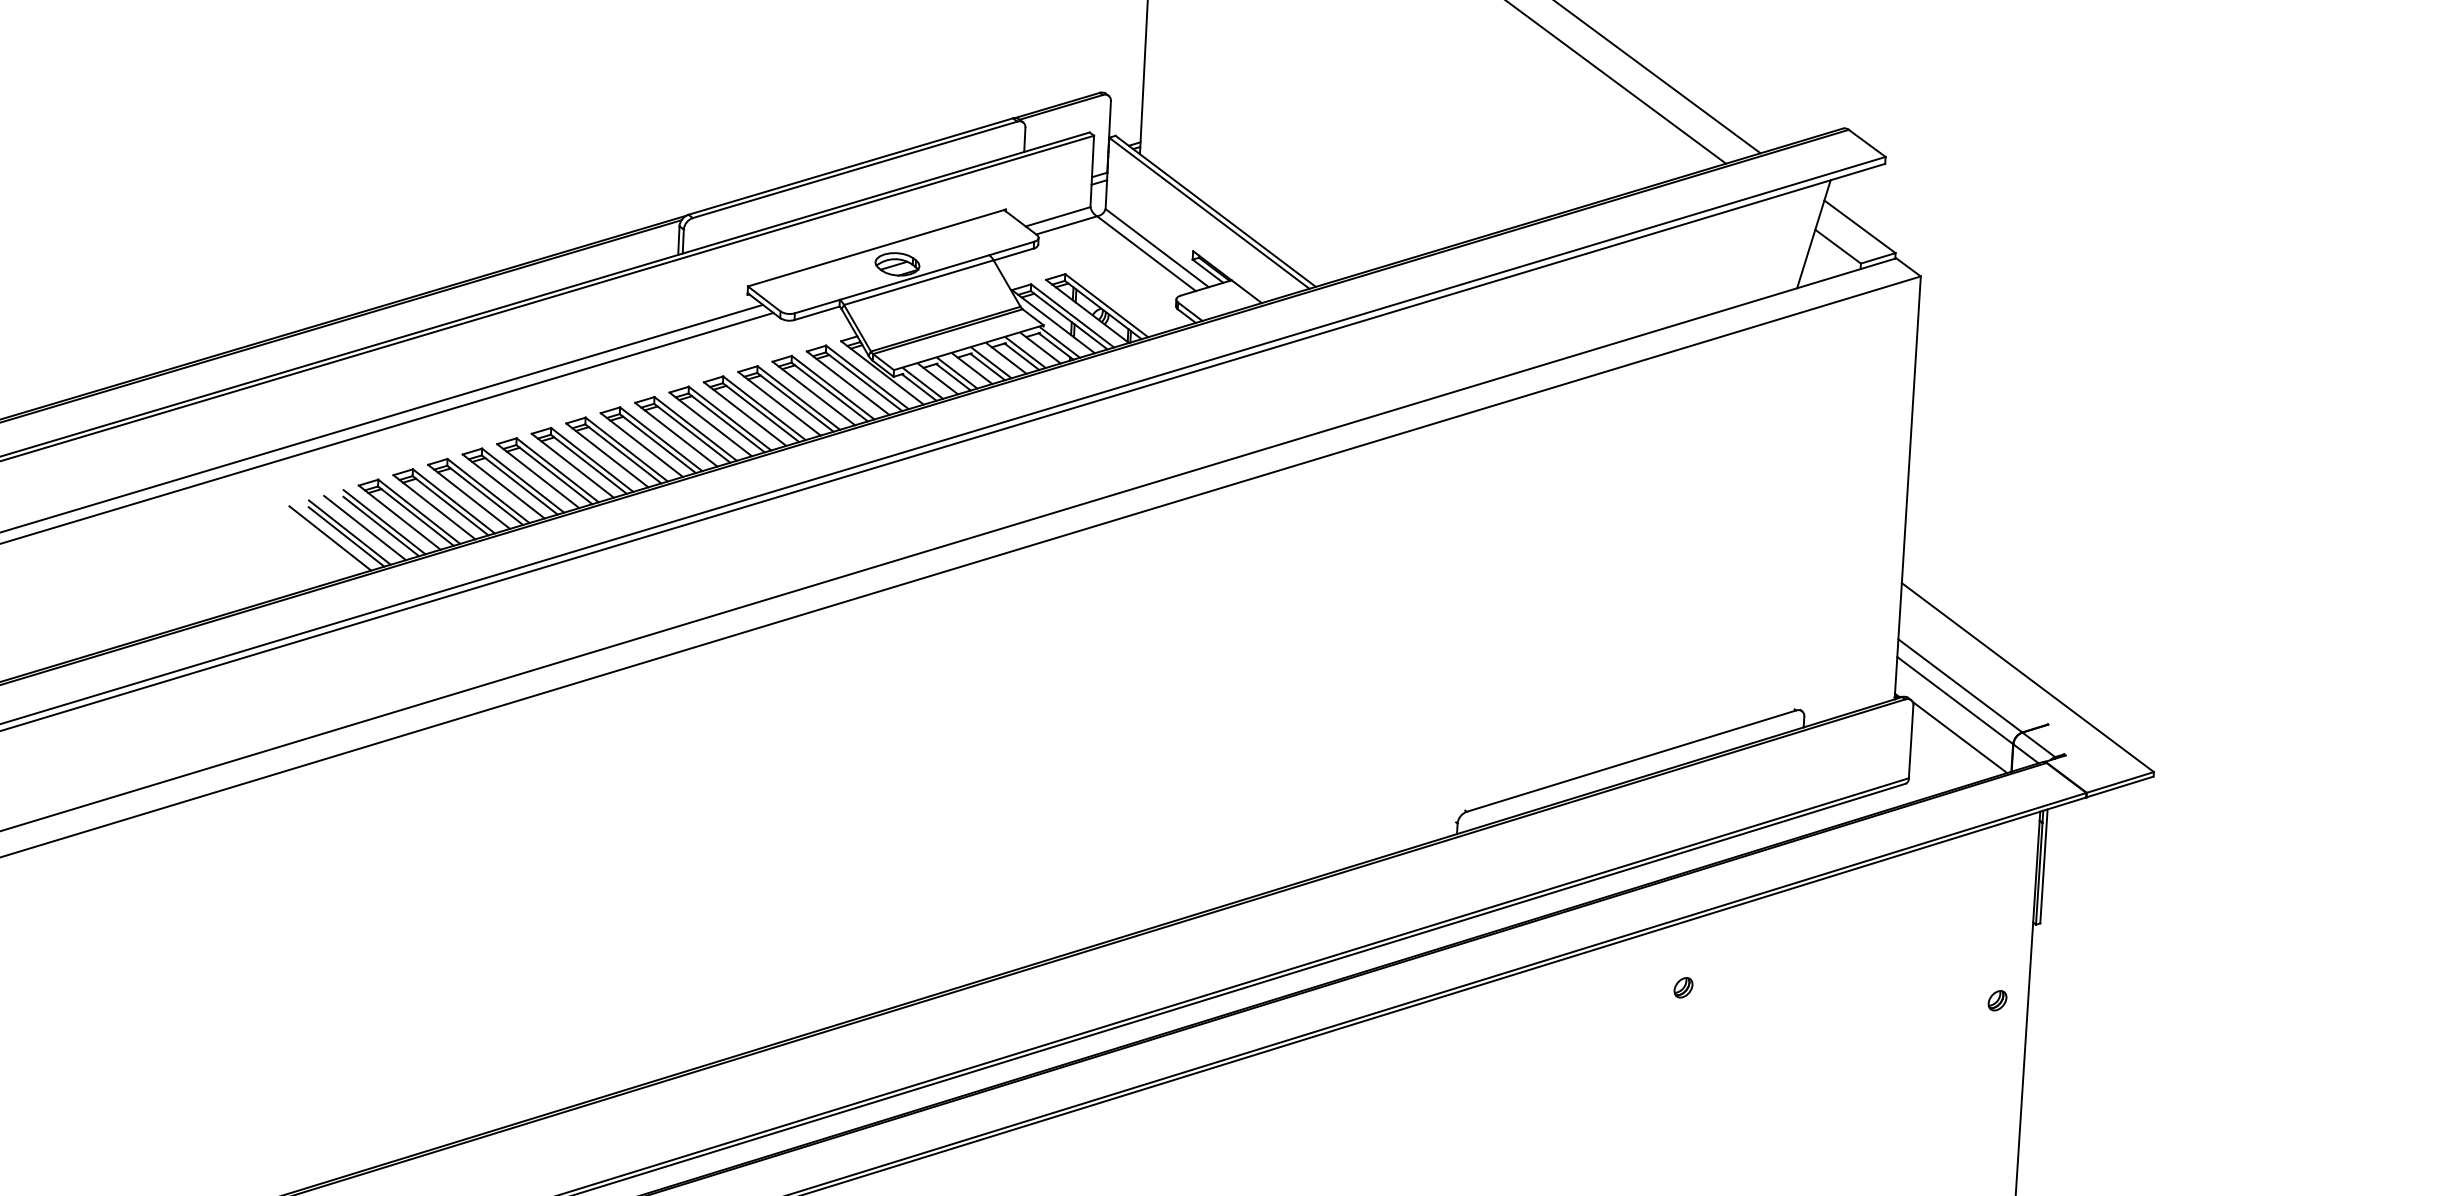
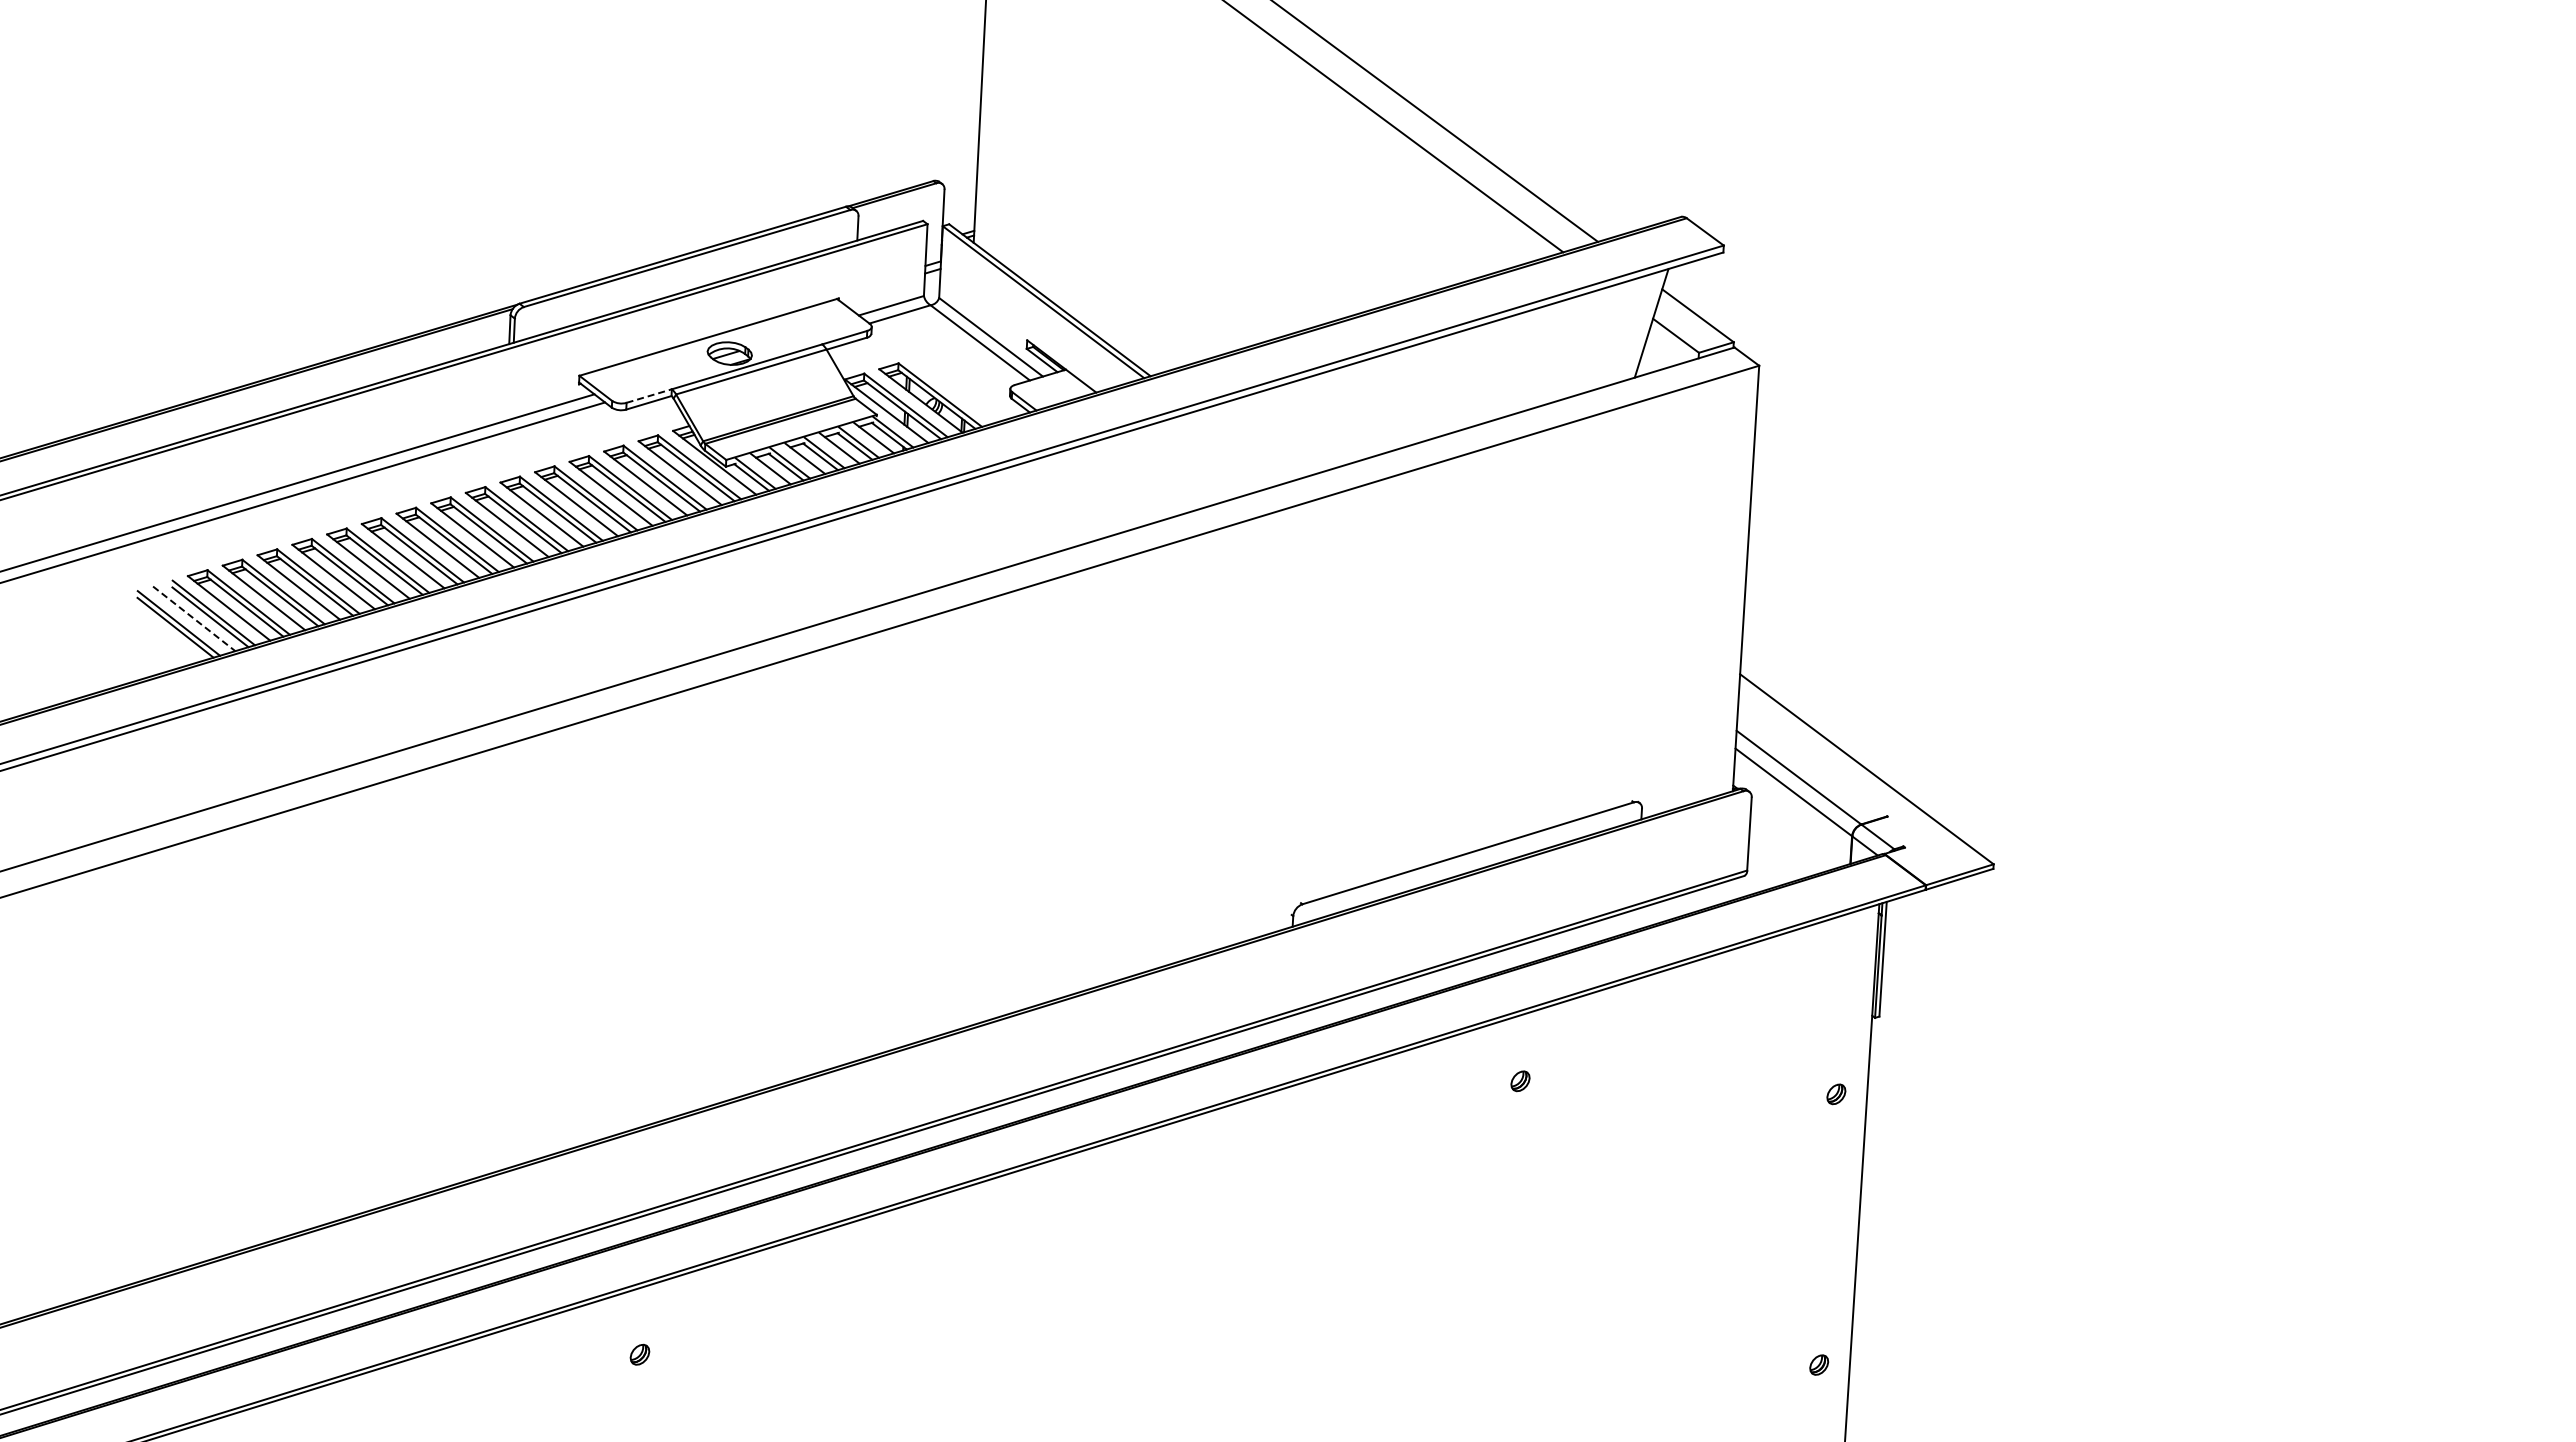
line: (817, 307) -> (649, 396), solid -> dashed
line: (365, 528) -> (194, 619), solid -> dashed
line: (330, 538) -> (159, 629), removed
line: (1959, 737) -> (1798, 829), removed

